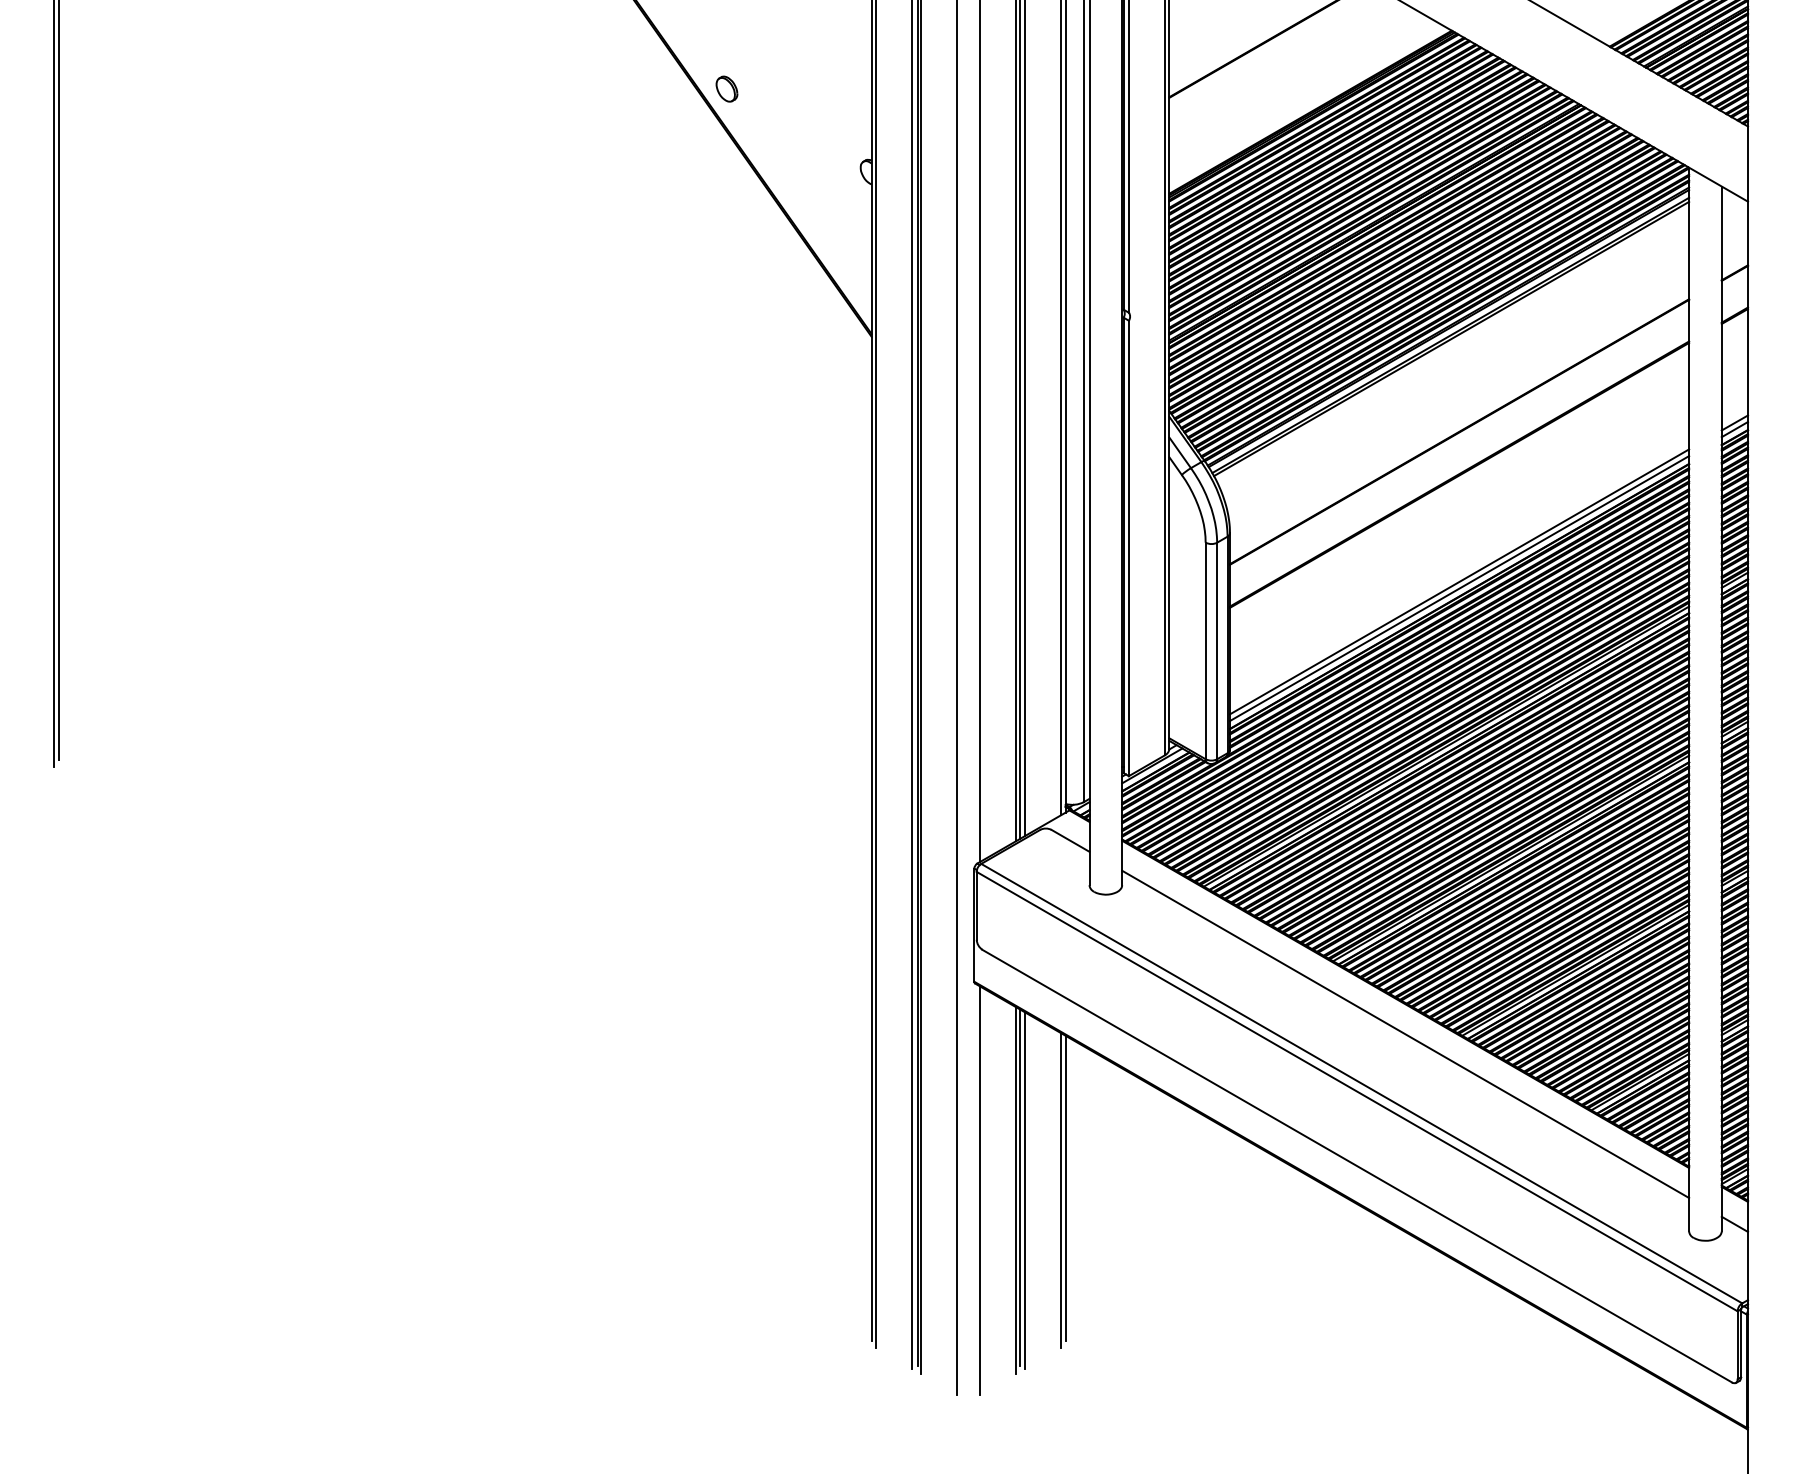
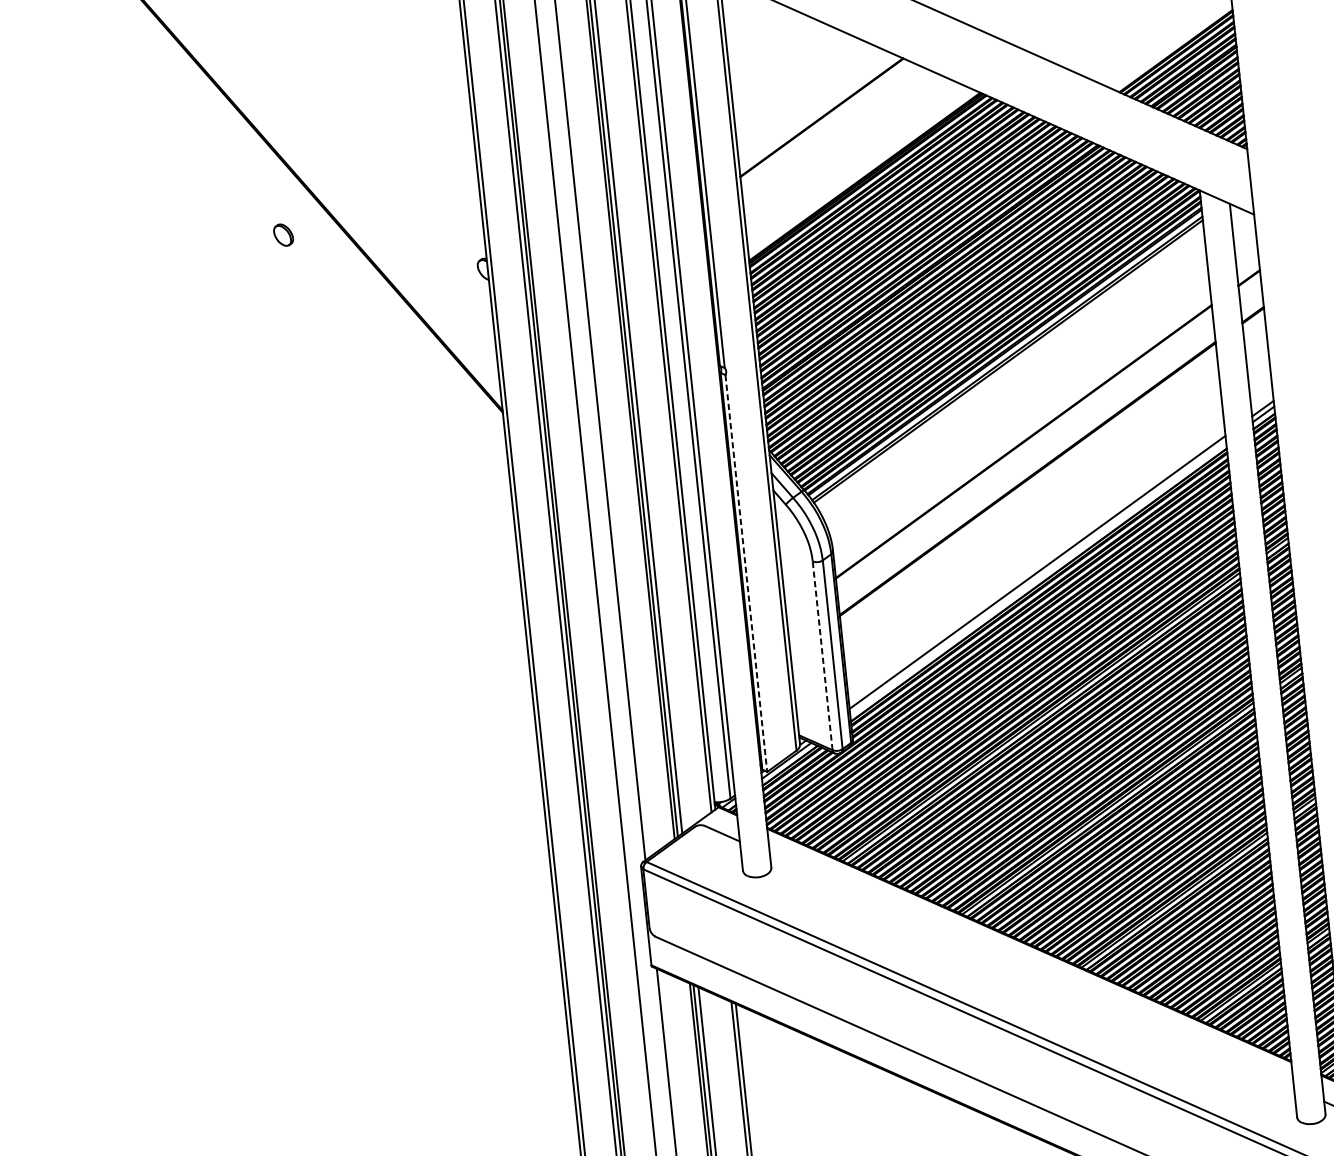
part: (726, 88) -> (283, 234), moved
line: (1128, 548) -> (746, 573), solid -> dashed
line: (1459, 588) -> (1038, 578), removed
line: (1205, 650) -> (822, 655), solid -> dashed
line: (1405, 1034) -> (1031, 971), removed

